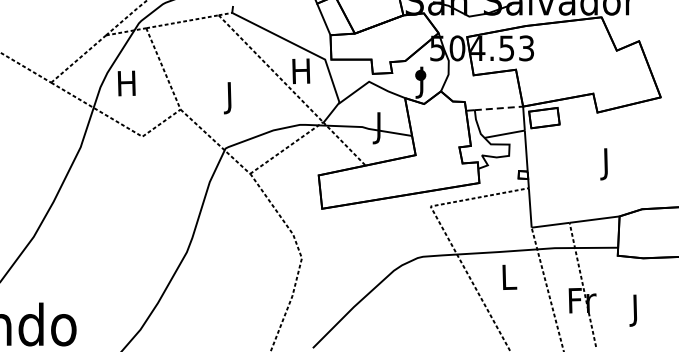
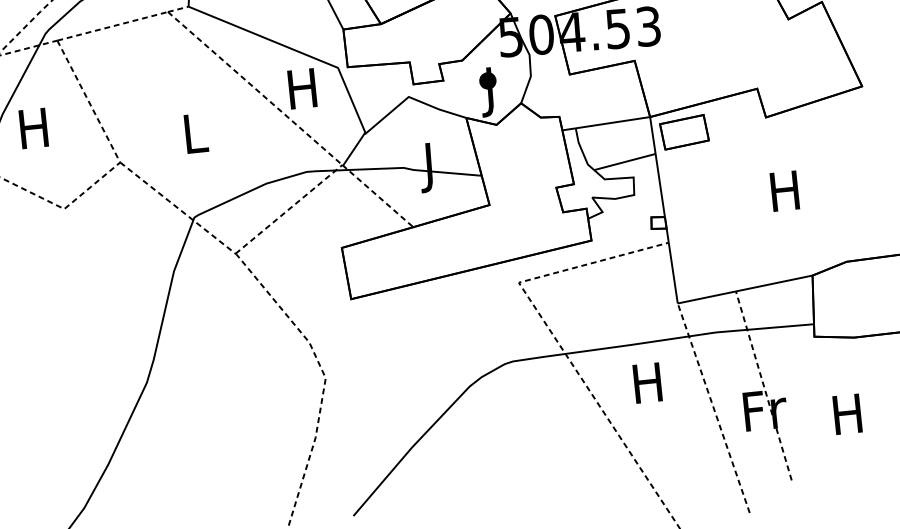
text: (230, 98) -> (196, 139), J -> L
line: (499, 108) -> (613, 122), dashed -> solid
text: (605, 164) -> (784, 196), J -> H
text: (508, 277) -> (647, 383), L -> H
text: (635, 310) -> (848, 419), J -> H

